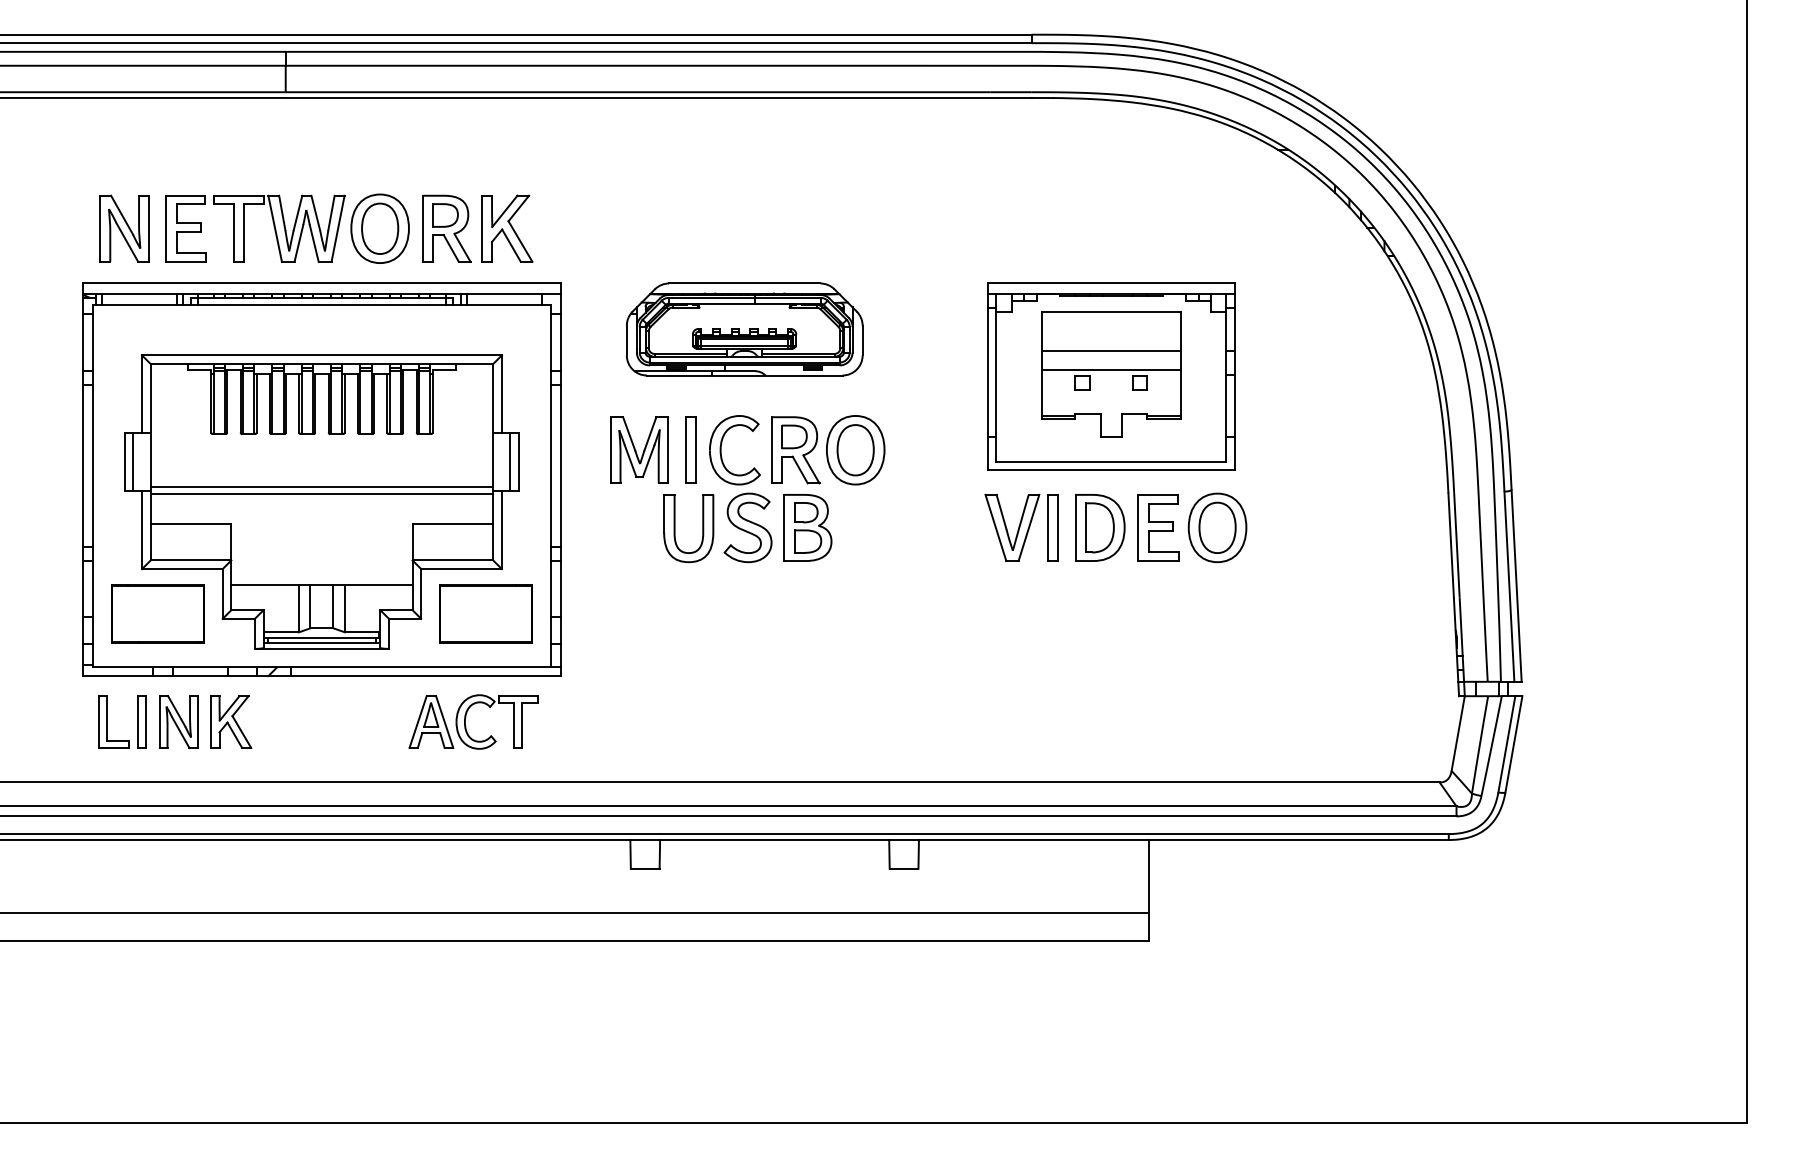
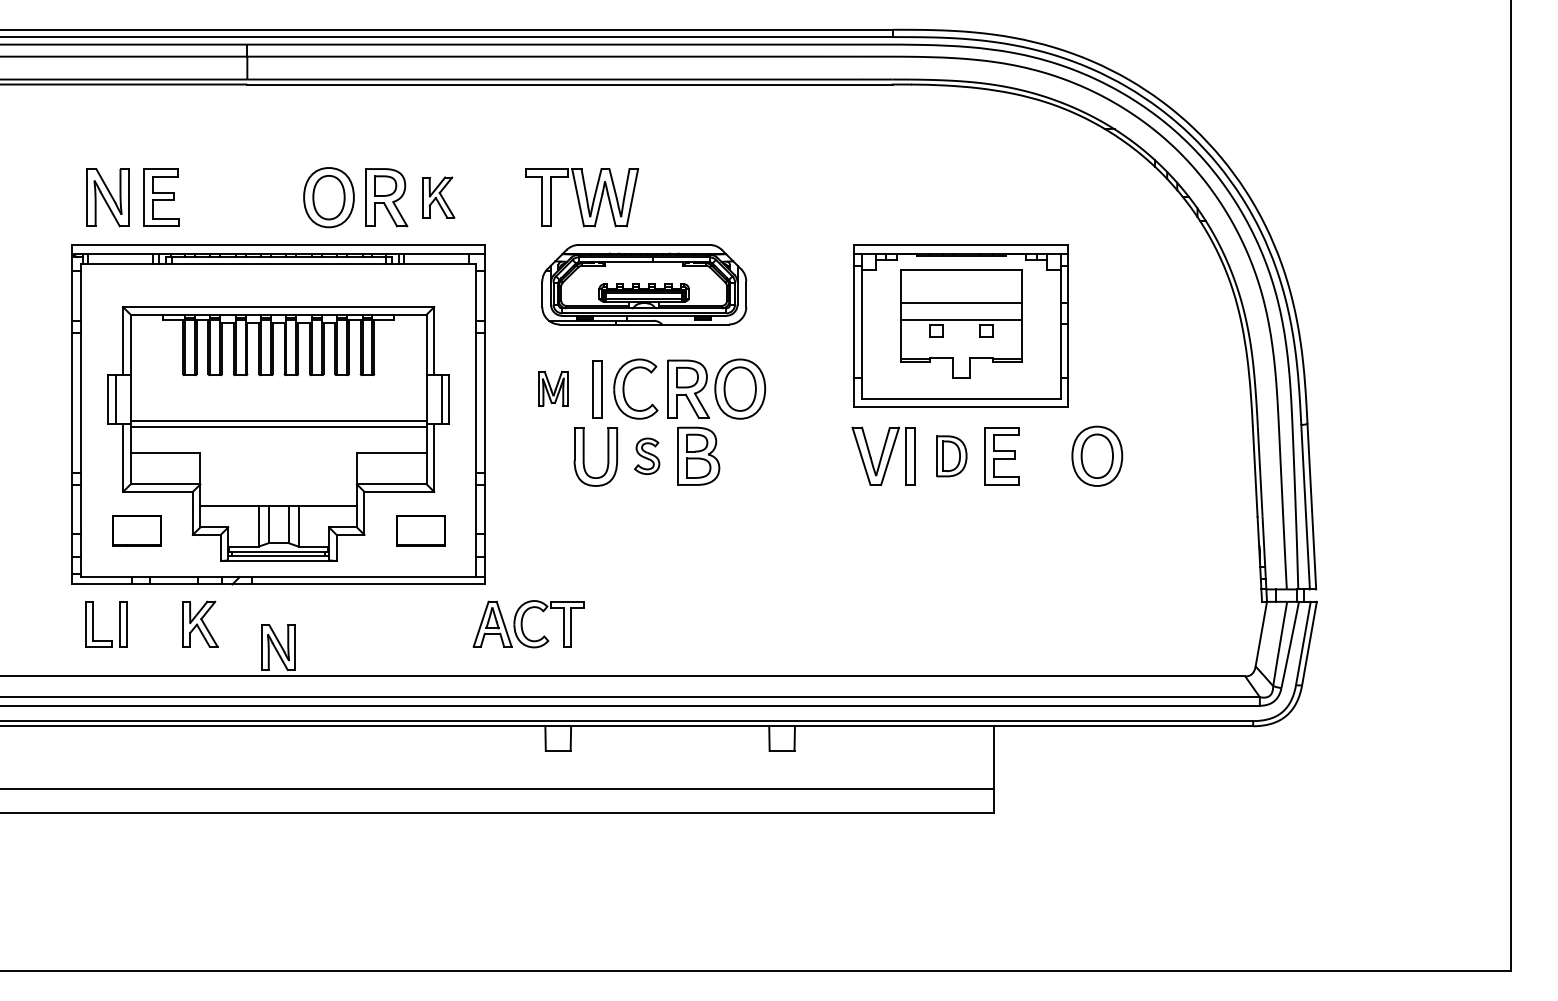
part: (279, 228) -> (581, 197), moved
part: (507, 228) -> (439, 197), size x0.7
part: (639, 449) -> (553, 388), size x0.6
part: (747, 527) -> (646, 455), size x0.6
part: (1100, 527) -> (951, 455), size x0.7
part: (1217, 527) -> (1097, 455), moved
part: (157, 613) -> (136, 530), size x0.6
part: (485, 613) -> (420, 530), size x0.6
part: (178, 721) -> (278, 647), moved
part: (465, 721) -> (522, 623), moved

